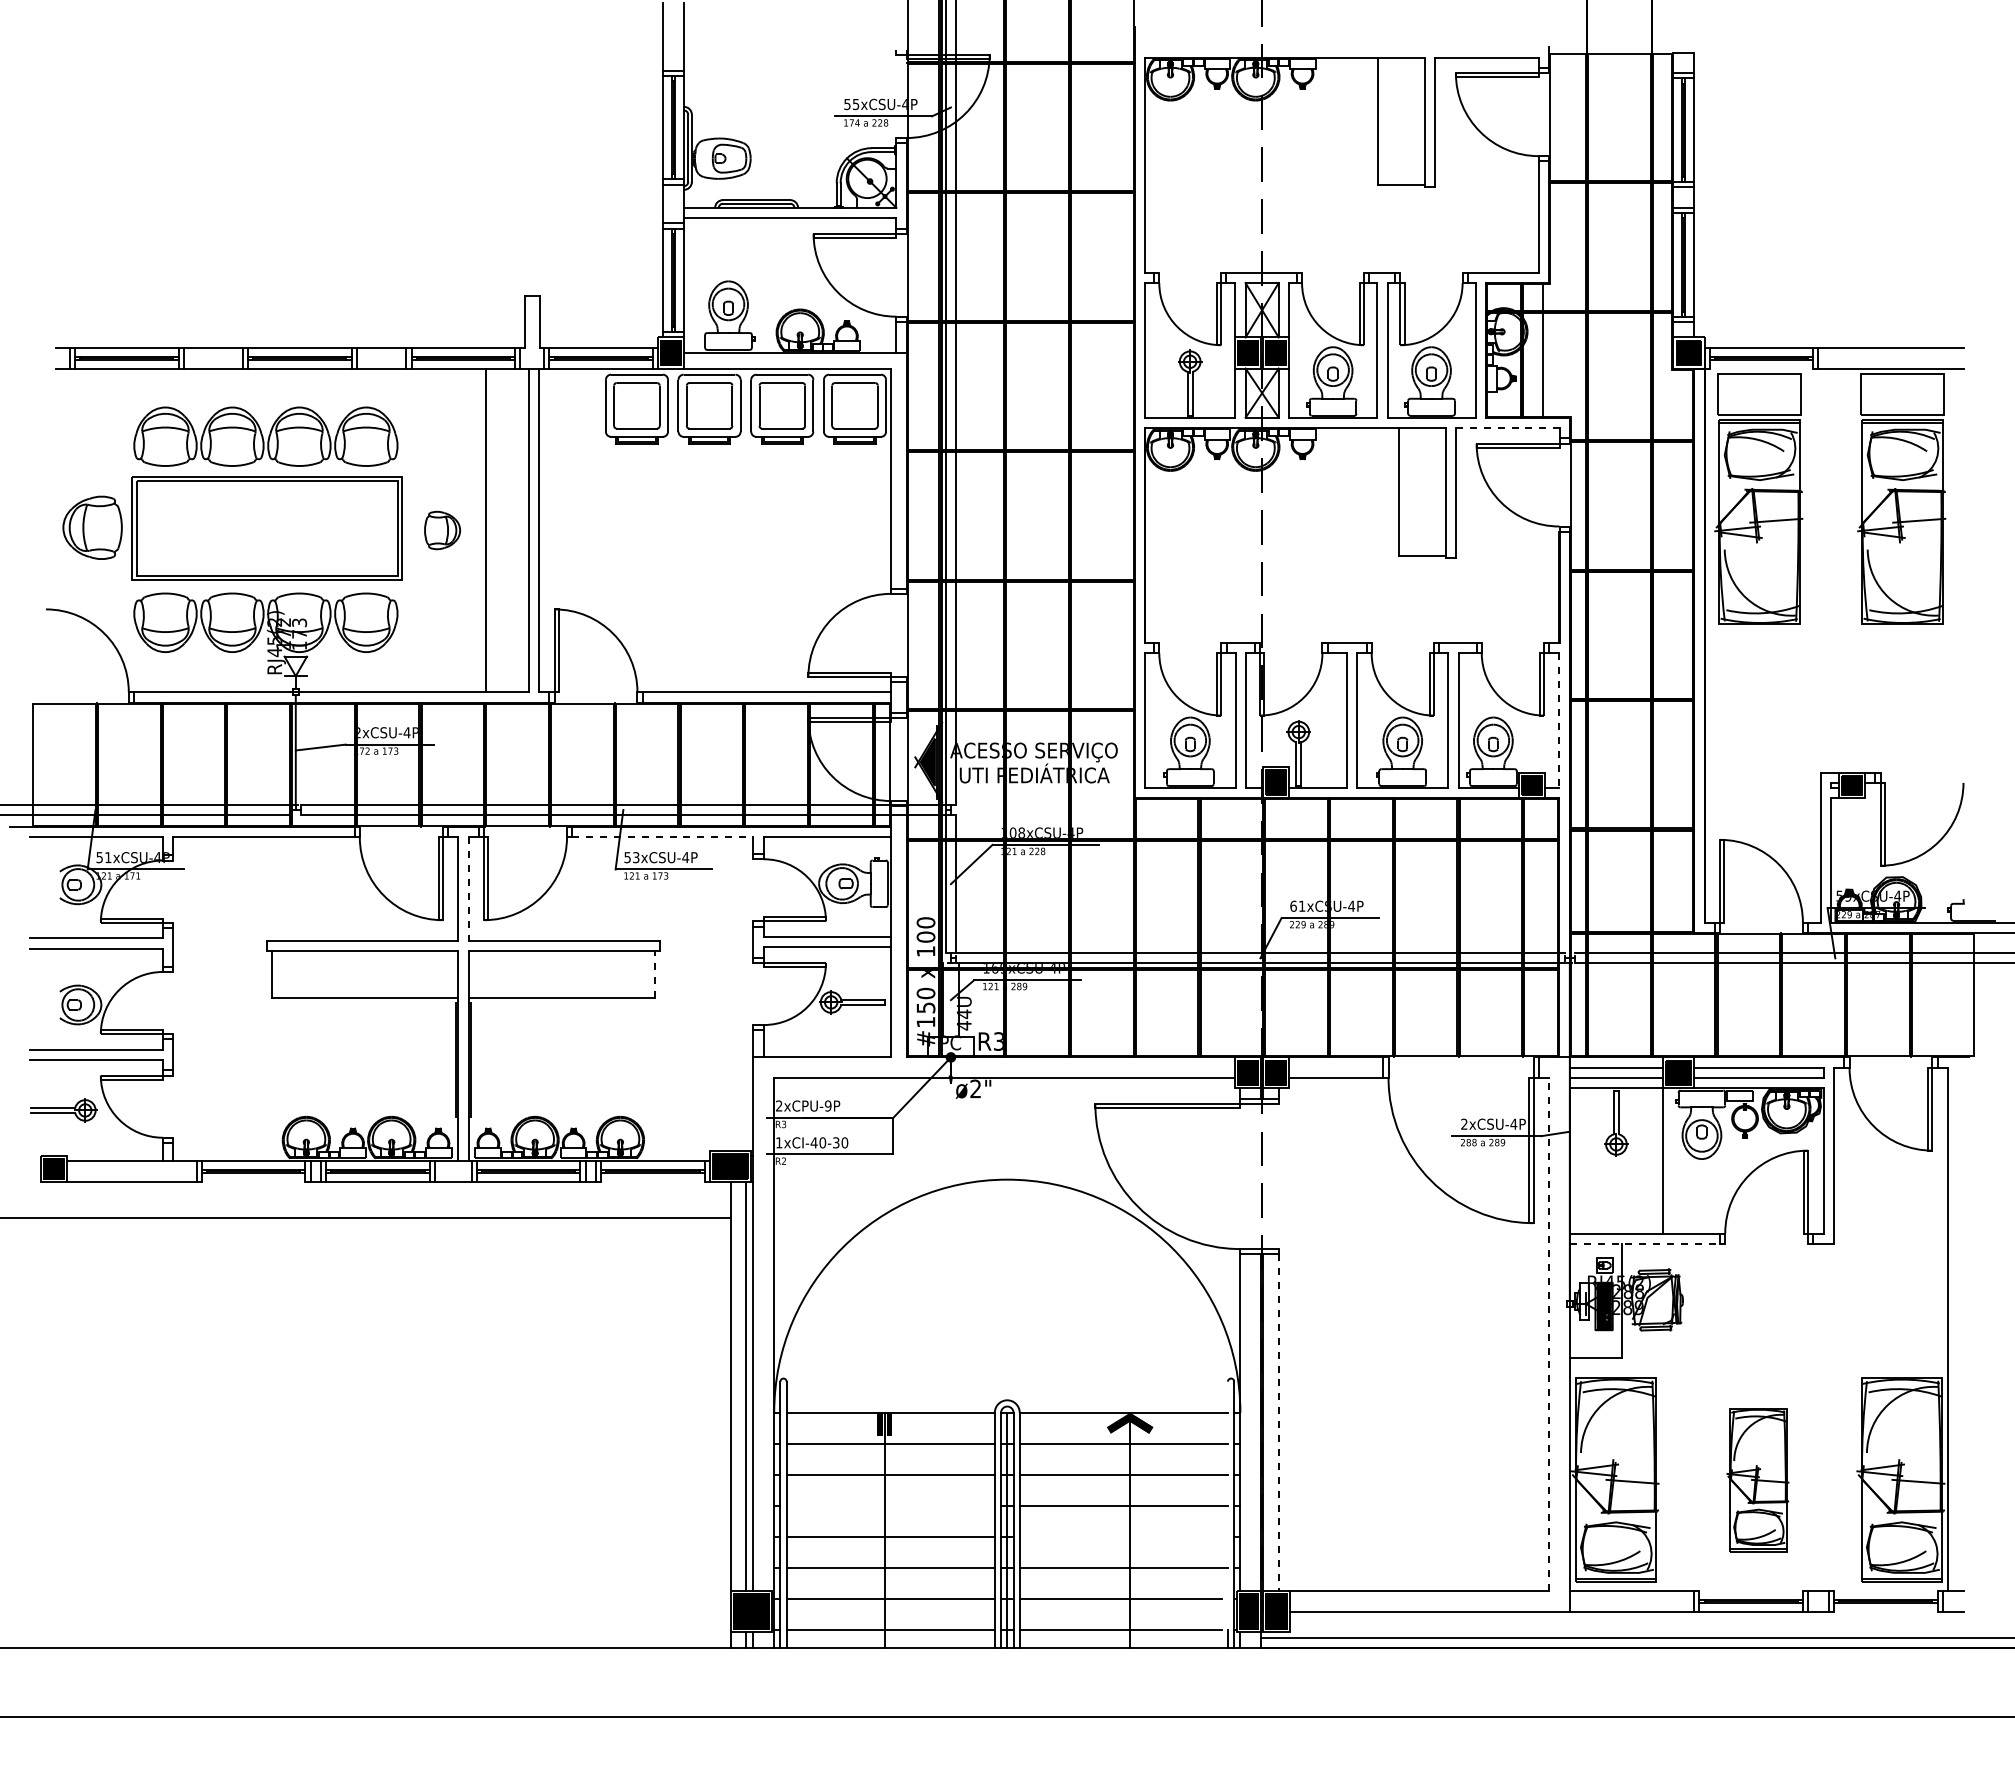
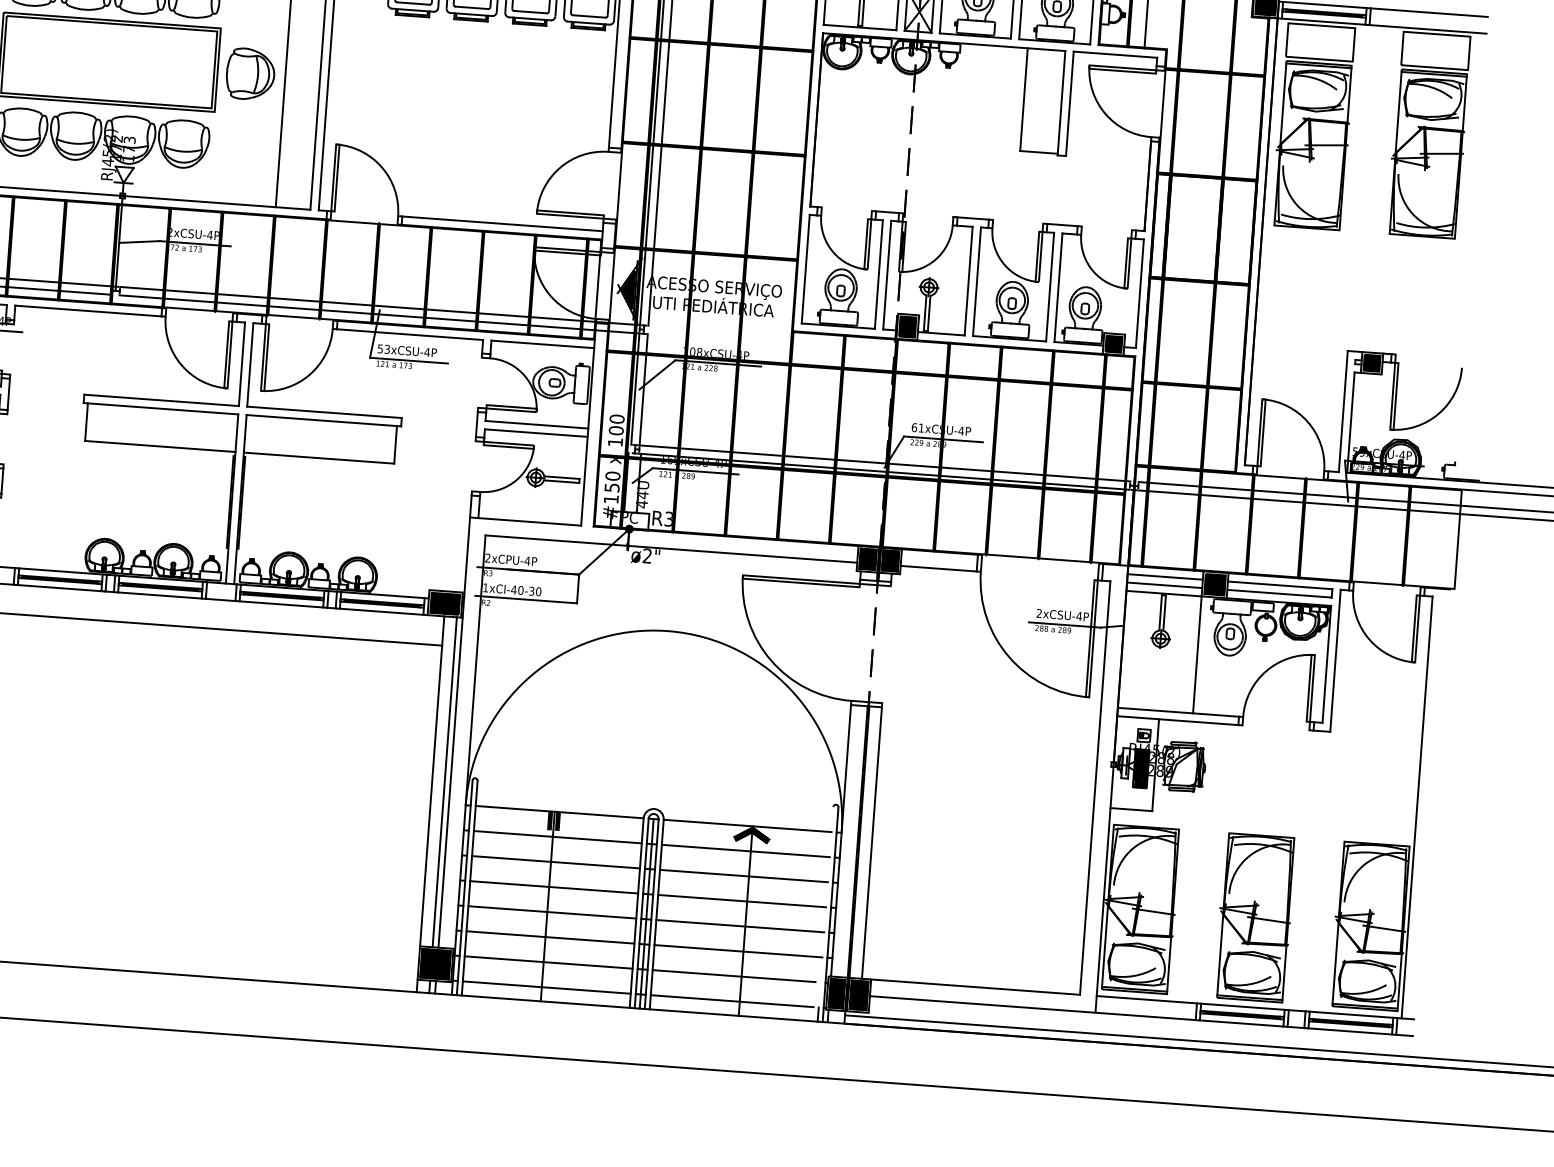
line: (1761, 368) -> (1323, 21), added
line: (1507, 428) -> (1115, 55), dashed -> solid
part: (442, 530) -> (250, 74), size x1.67
line: (1559, 721) -> (1139, 294), dashed -> solid
line: (662, 837) -> (409, 334), dashed -> solid
line: (468, 889) -> (250, 365), dashed -> solid
line: (655, 974) -> (395, 444), dashed -> solid
text: (827, 1105) -> (526, 560), 2xCPU-9P -> 2xCPU-4P
line: (253, 1181) -> (59, 587), added
line: (652, 1181) -> (381, 611), added
line: (1645, 1243) -> (1178, 720), dashed -> solid
line: (1549, 1334) -> (1095, 788), dashed -> solid
line: (1278, 1423) -> (871, 843), dashed -> solid
part: (1757, 1479) -> (1254, 917), size x1.43
line: (890, 1505) -> (554, 886), added
line: (1123, 1537) -> (739, 926), added
line: (1750, 1590) -> (1242, 1006), added
line: (1885, 1590) -> (1351, 1014), added
line: (1885, 1611) -> (1350, 1031), added

